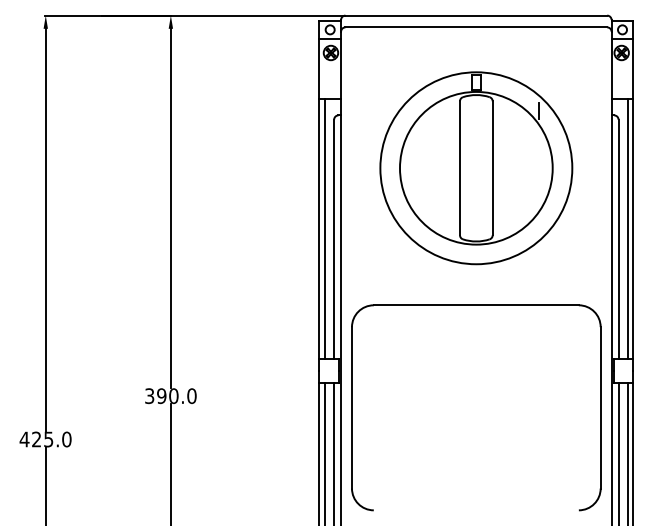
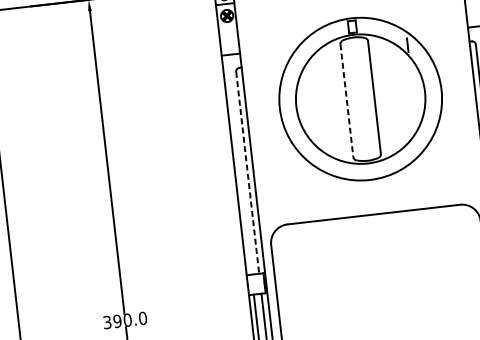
line: (459, 168) -> (346, 100), solid -> dashed
line: (325, 228) -> (239, 164), removed
line: (334, 239) -> (248, 172), solid -> dashed

